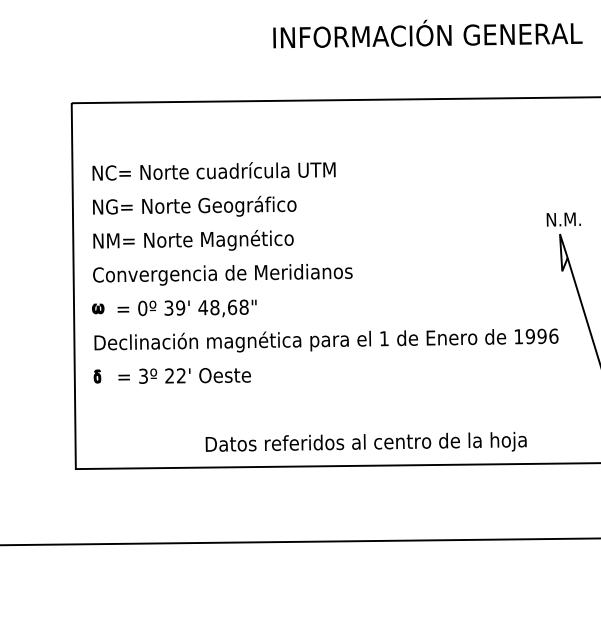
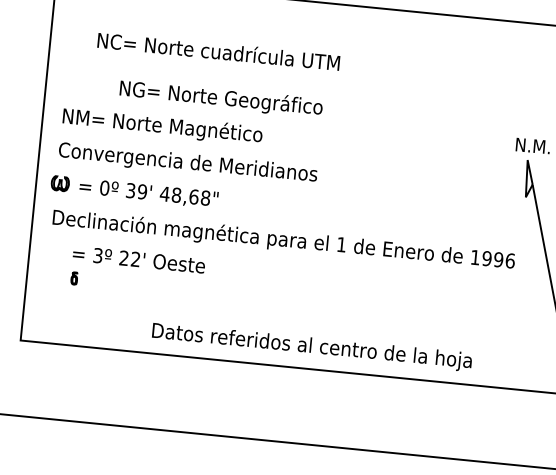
text: (213, 171) -> (218, 51), moved
text: (194, 205) -> (221, 97), moved
part: (98, 308) -> (60, 183), size x1.6
part: (97, 376) -> (74, 278), moved

